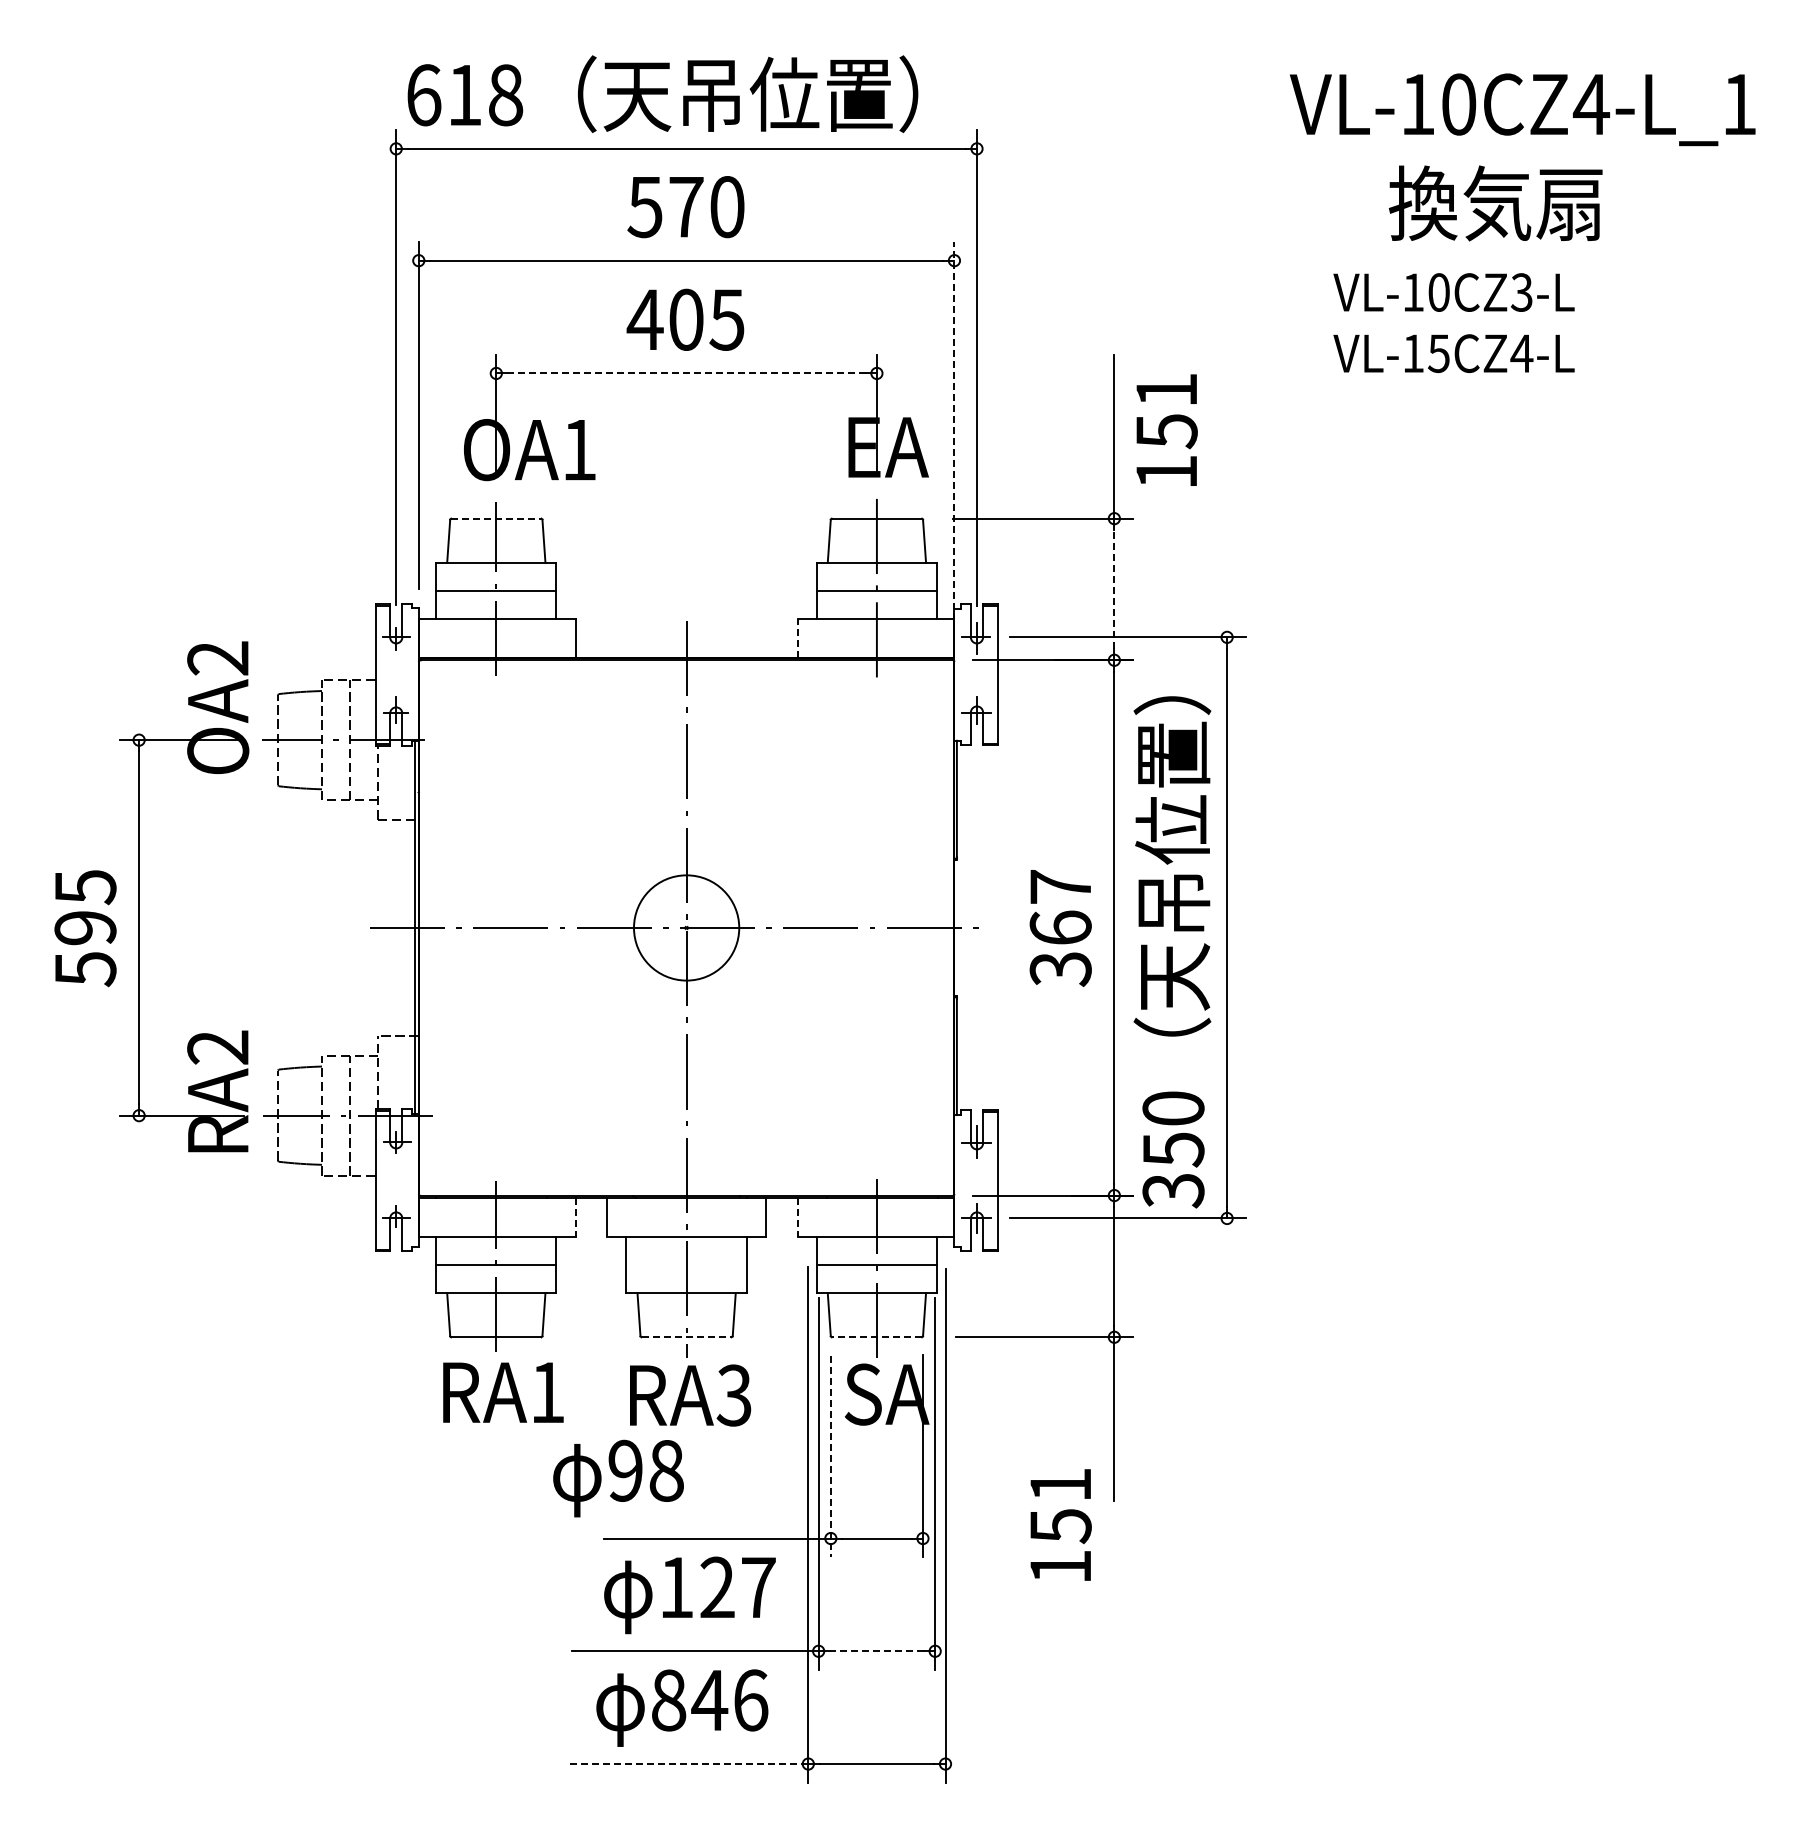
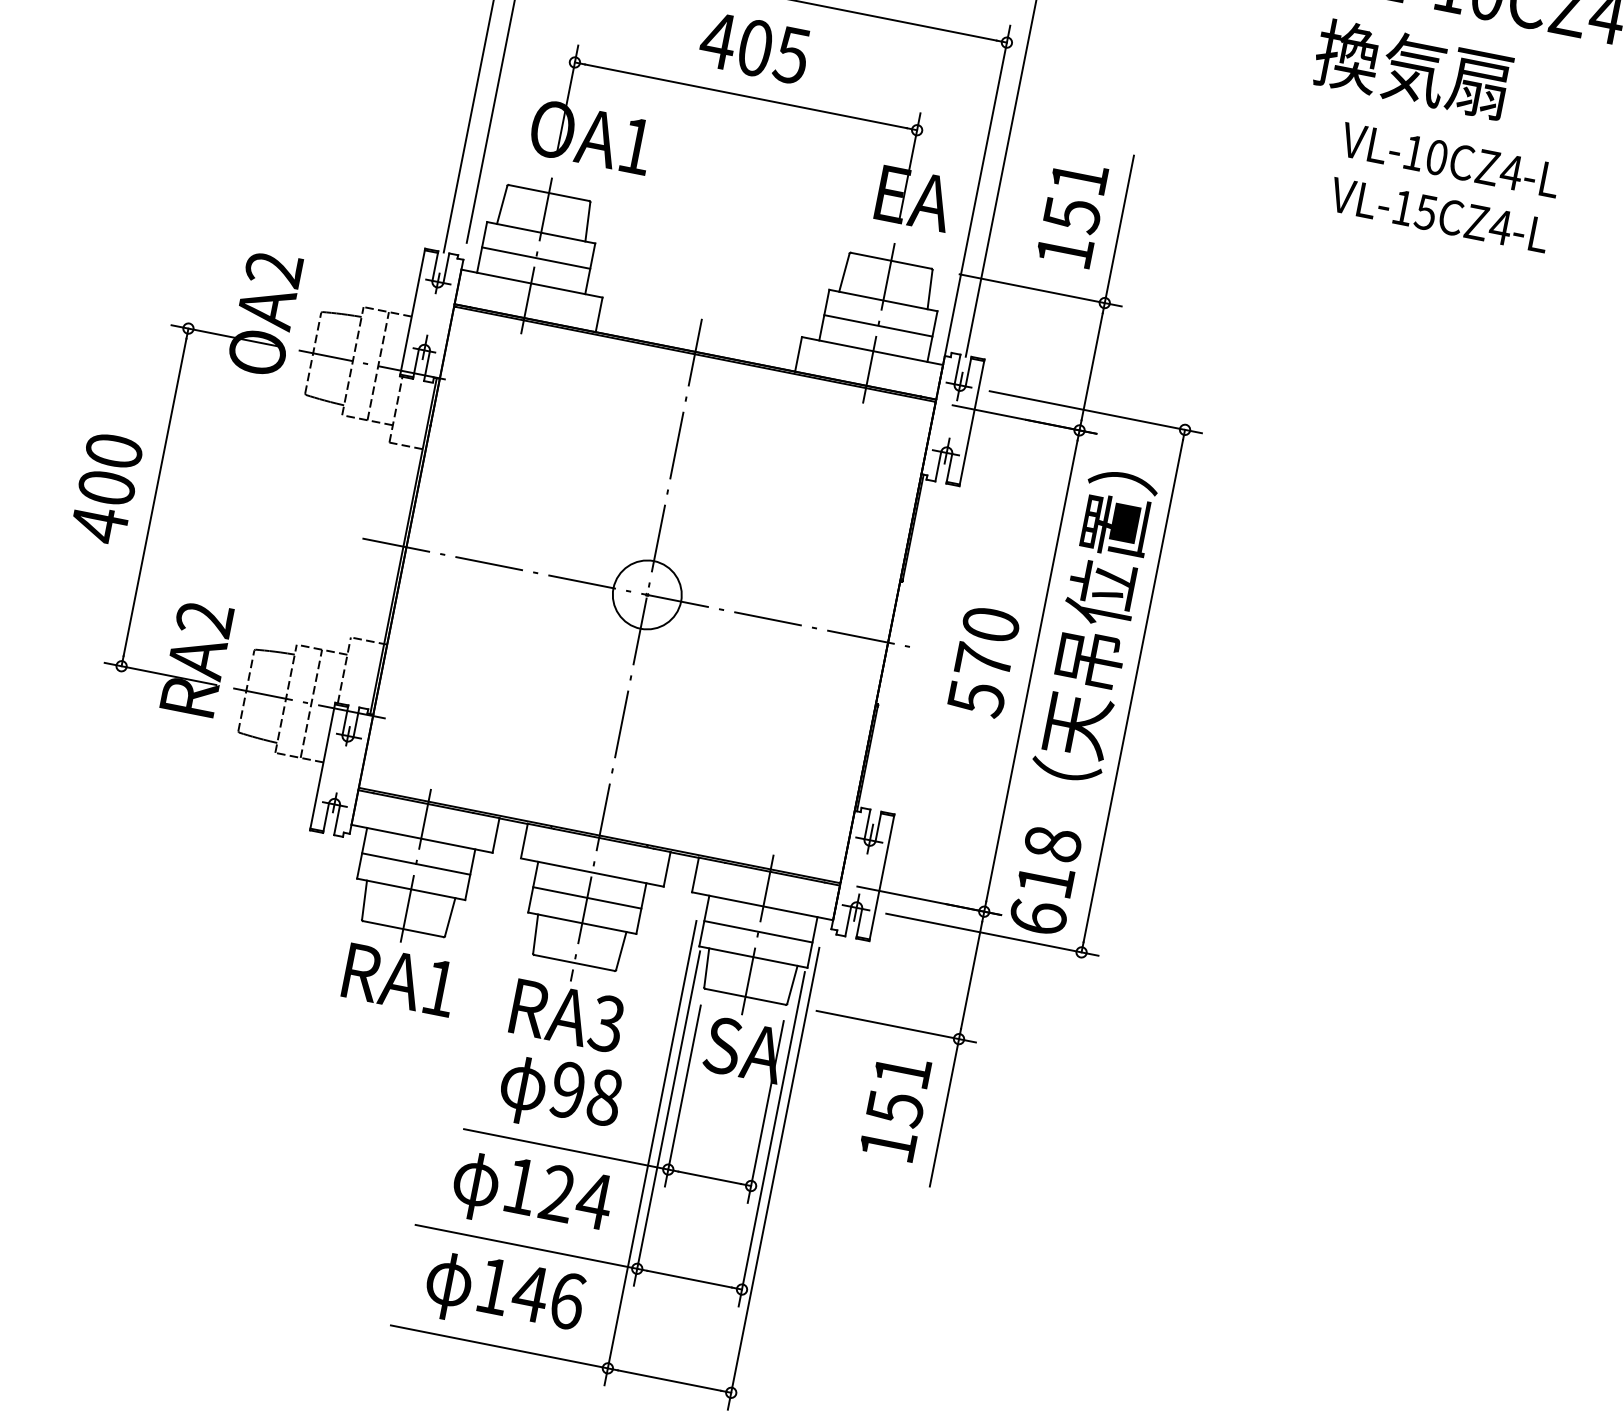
text: (1495, 203) -> (1412, 69), moved
text: (1521, 292) -> (1511, 172), VL-10CZ3-L -> VL-10CZ4-L
line: (686, 373) -> (745, 96), dashed -> solid
text: (1166, 429) -> (1072, 213), moved
line: (954, 442) -> (974, 206), dashed -> solid
line: (496, 518) -> (549, 192), dashed -> solid
line: (1114, 589) -> (1092, 366), dashed -> solid
line: (797, 637) -> (798, 353), dashed -> solid
circle: (686, 927) -> (647, 594), size x0.71
text: (85, 928) -> (106, 488), 595 -> 400
text: (1060, 928) -> (983, 661), 367 -> 570
text: (1173, 1149) -> (1045, 880), 350 -> 618
line: (575, 1217) -> (495, 835), dashed -> solid
line: (797, 1217) -> (695, 875), dashed -> solid
line: (686, 1264) -> (587, 897), added
line: (687, 1337) -> (575, 963), dashed -> solid
line: (876, 1337) -> (745, 996), dashed -> solid
line: (830, 1456) -> (682, 1095), dashed -> solid
text: (618, 1478) -> (560, 1095), moved
text: (1060, 1524) -> (895, 1107), moved
text: (757, 1587) -> (593, 1200), 127 -> 124
line: (876, 1651) -> (689, 1279), dashed -> solid
text: (669, 1700) -> (494, 1286), 846 -> 146
line: (687, 1764) -> (499, 1347), dashed -> solid

